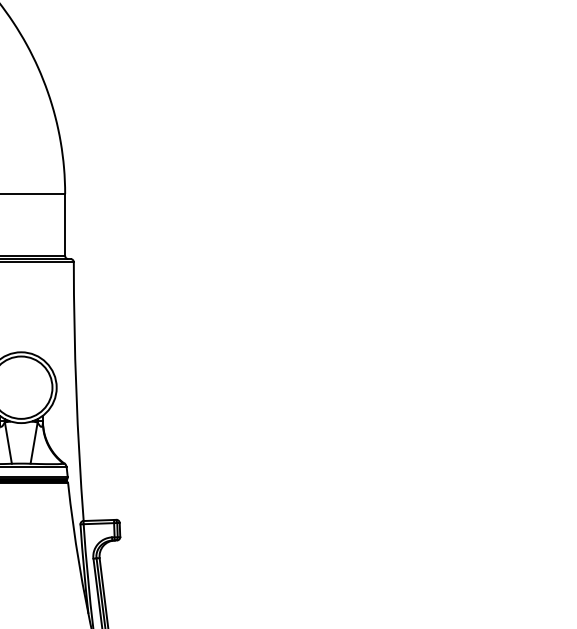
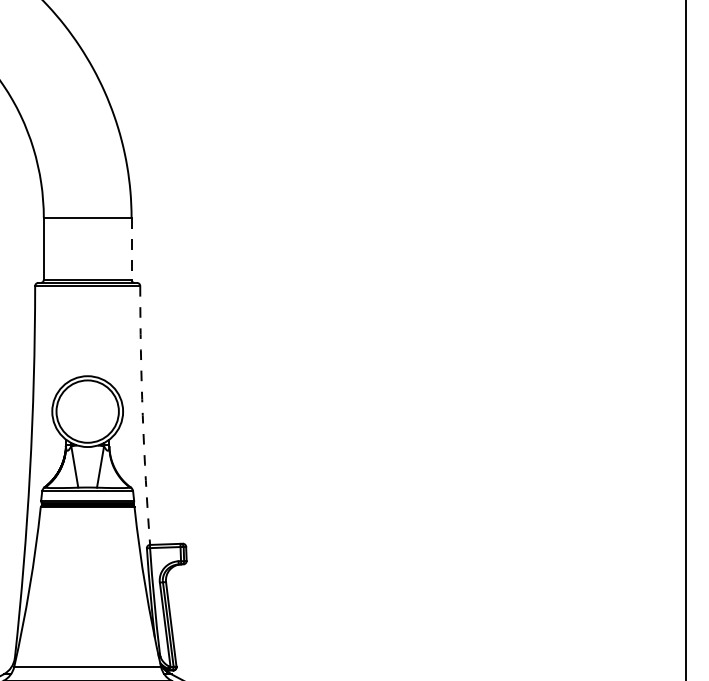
line: (65, 224) -> (131, 248), solid -> dashed
arc: (76, 391) -> (142, 415), solid -> dashed

